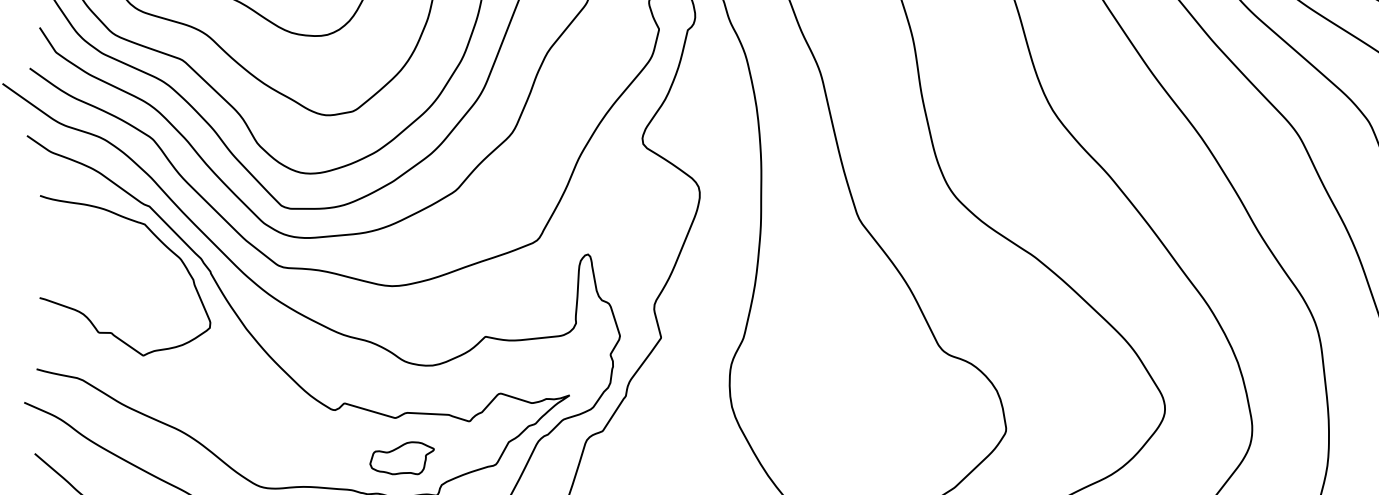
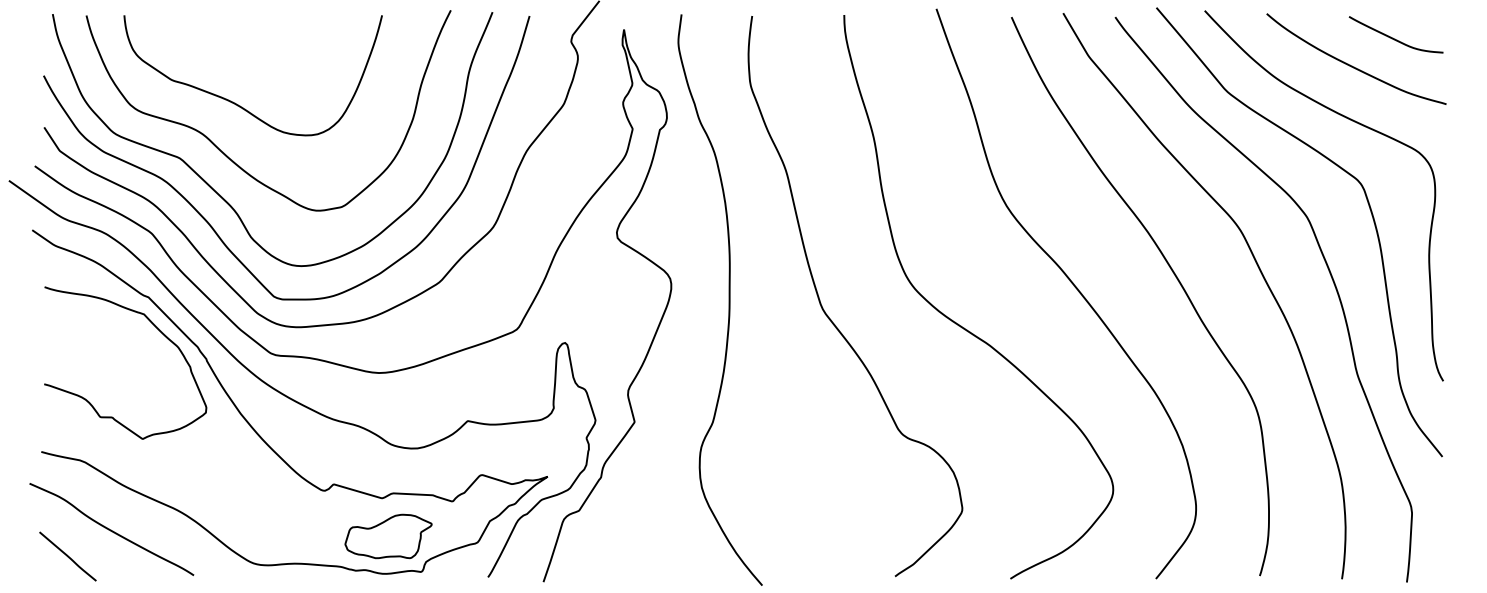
part: (402, 458) -> (388, 536), size x1.43

